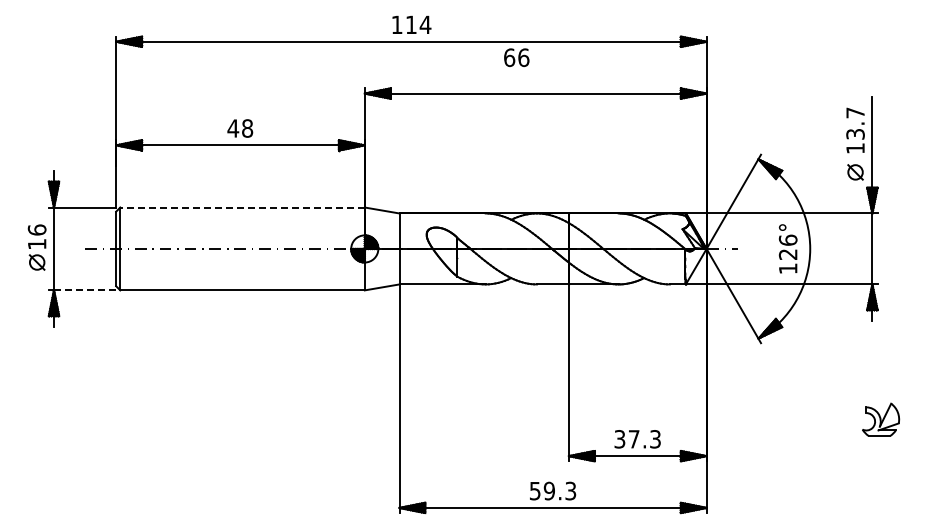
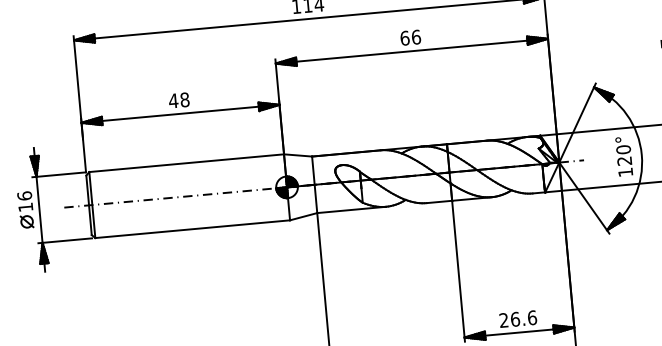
text: (516, 57) -> (410, 37), moved
line: (242, 207) -> (186, 163), dashed -> solid
text: (787, 239) -> (623, 149), 126° -> 120°
line: (84, 290) -> (66, 240), dashed -> solid
text: (637, 439) -> (518, 319), 37.3 -> 26.6

